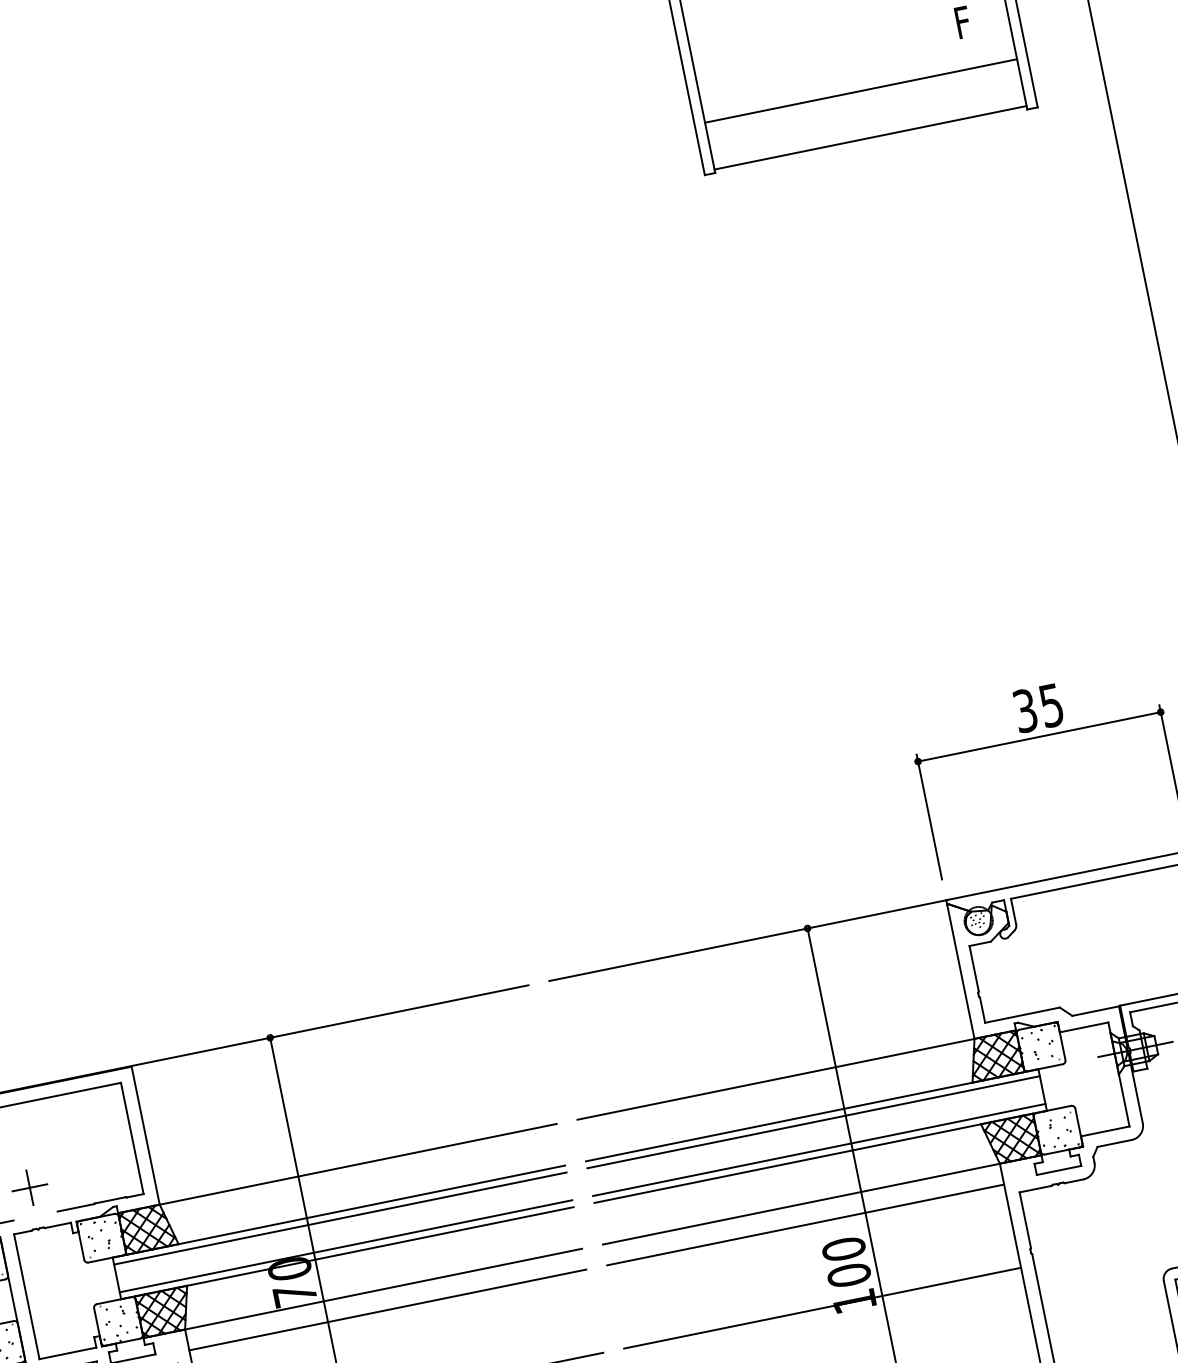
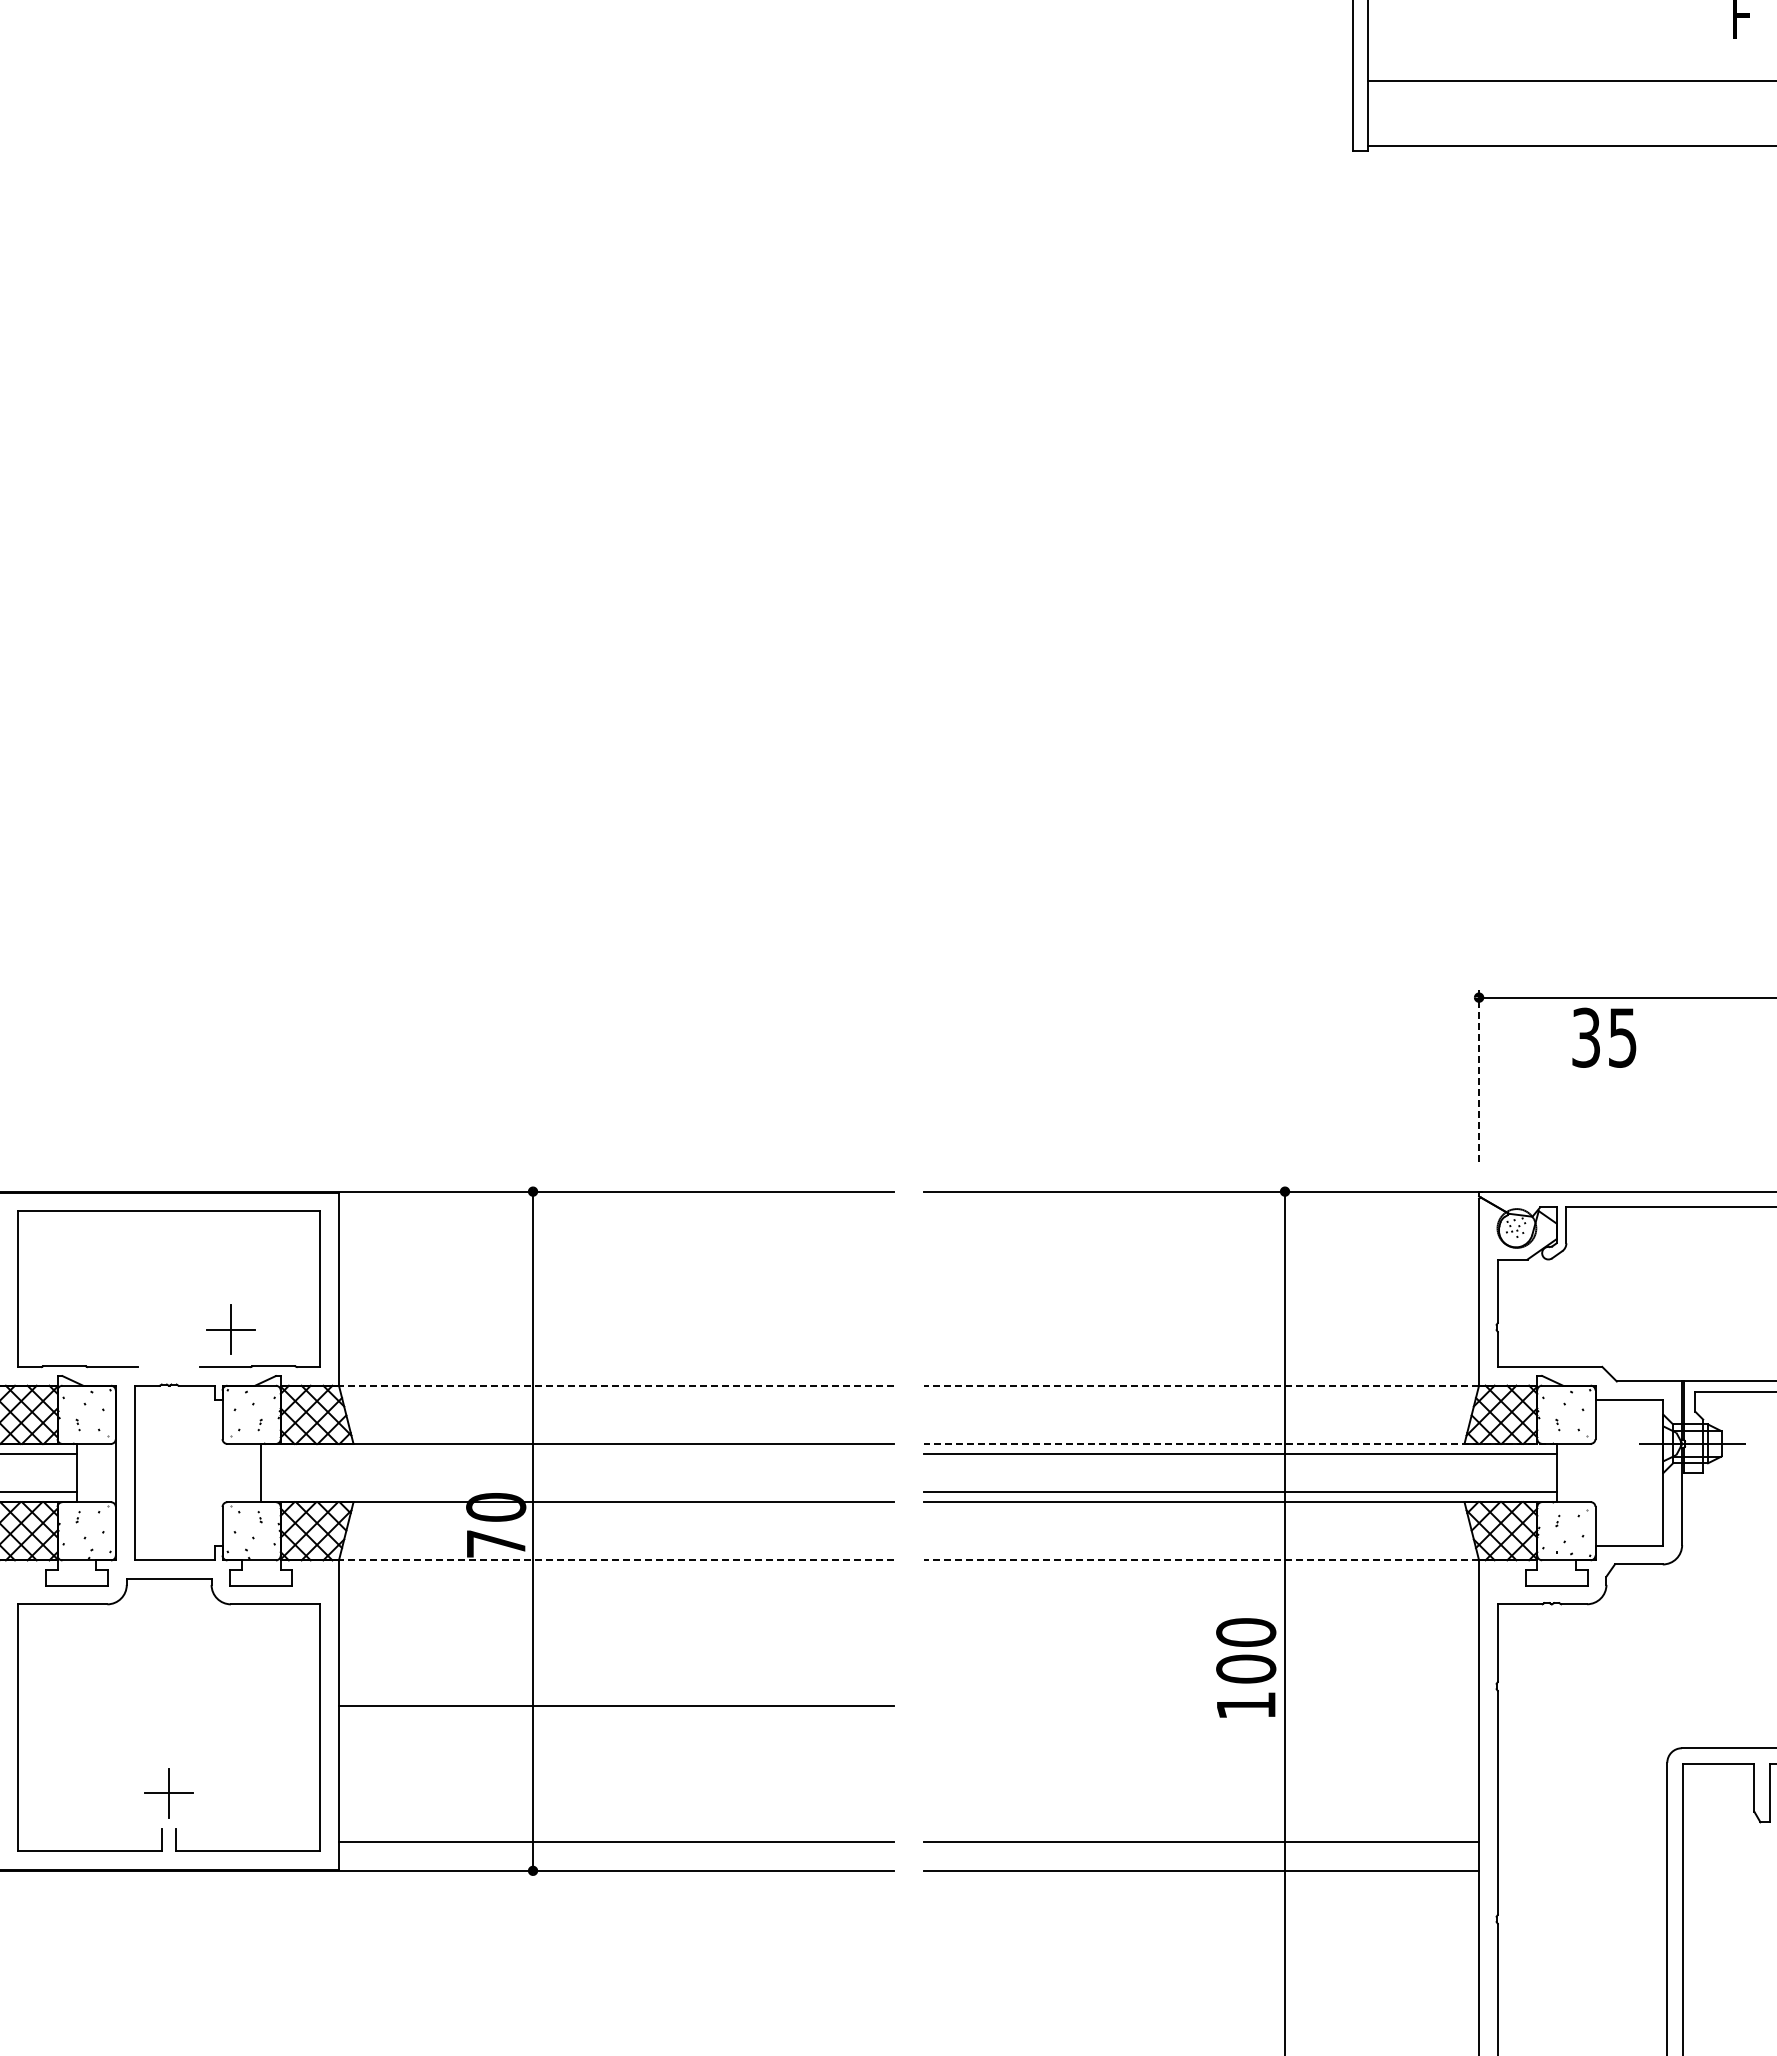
text: (1038, 707) -> (1604, 1037), moved
line: (929, 816) -> (1479, 1074), solid -> dashed
line: (776, 1079) -> (1201, 1385), solid -> dashed
line: (812, 1114) -> (1240, 1443), solid -> dashed
line: (357, 1164) -> (615, 1385), solid -> dashed
part: (29, 1187) -> (230, 1329), moved
line: (801, 1204) -> (1201, 1560), solid -> dashed
line: (340, 1218) -> (577, 1453), removed
line: (805, 1224) -> (1201, 1589), removed
line: (345, 1246) -> (577, 1492), removed
line: (382, 1289) -> (615, 1560), solid -> dashed
line: (822, 1307) -> (1201, 1705), removed
line: (387, 1309) -> (616, 1589), removed

